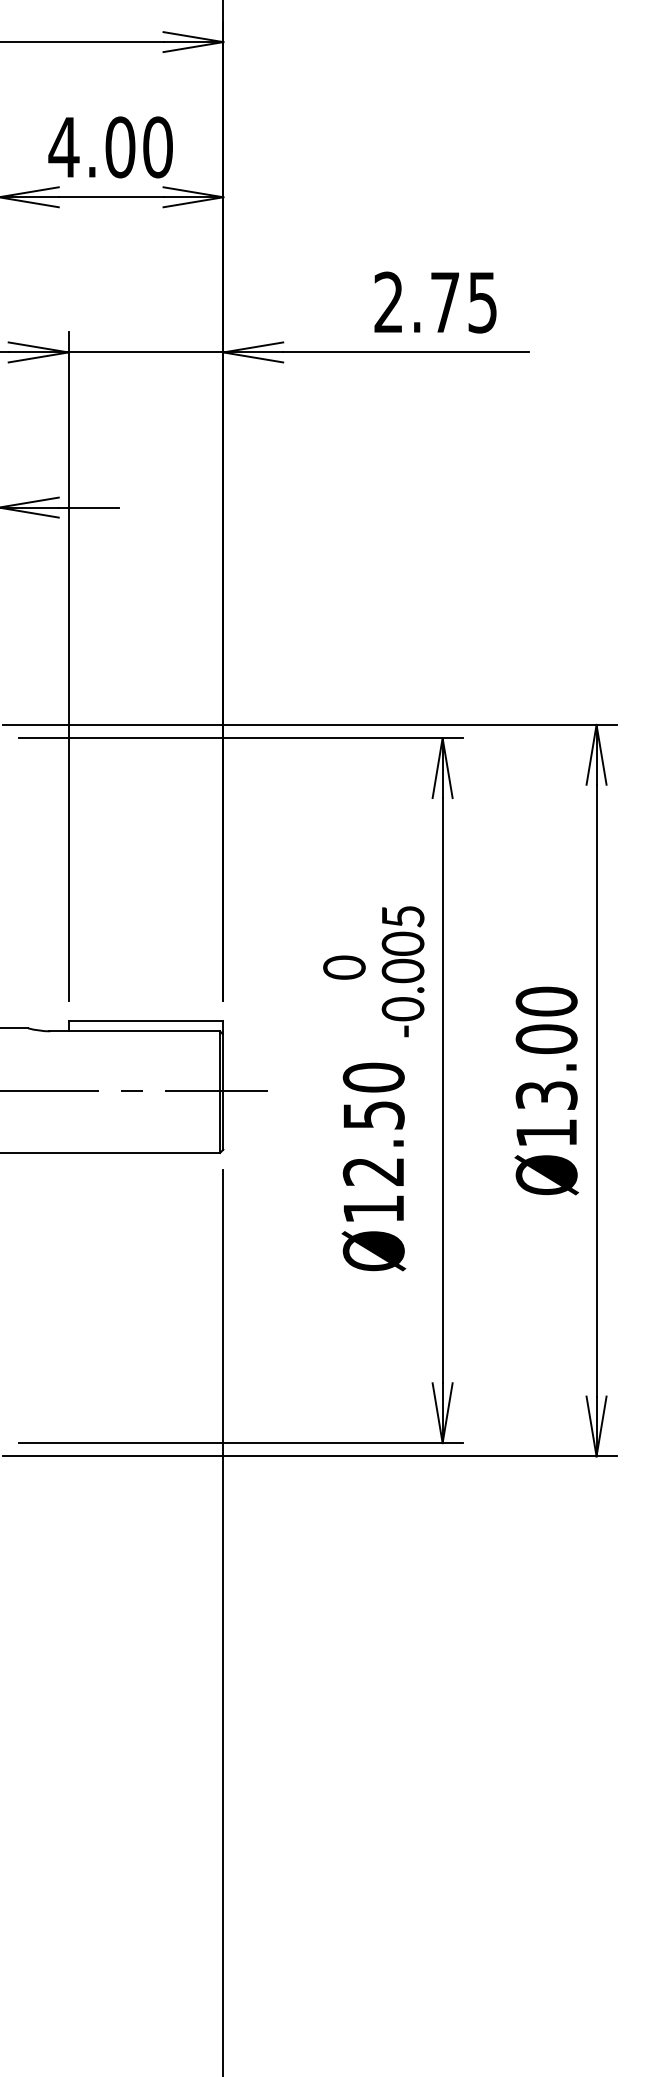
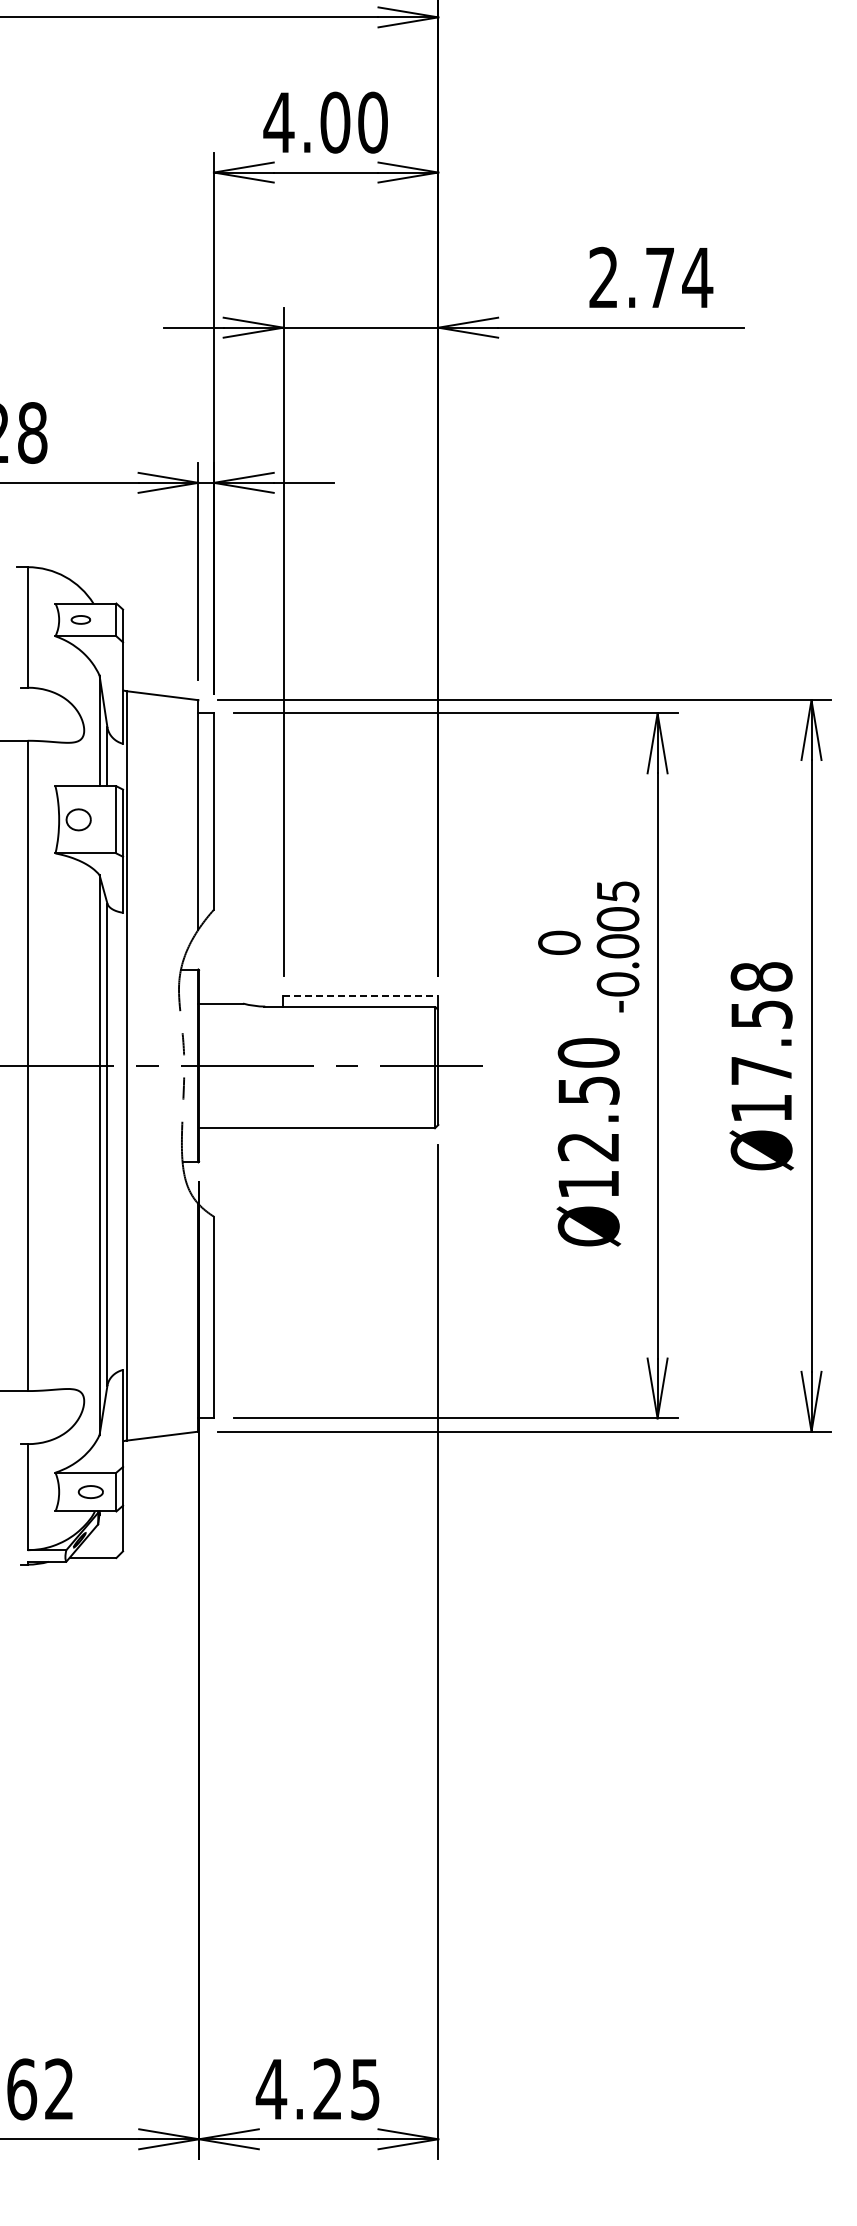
text: (482, 303) -> (697, 278), 2.75 -> 2.74
line: (146, 1021) -> (361, 996), solid -> dashed
text: (546, 1048) -> (761, 1023), Ø13.00 -> Ø17.58

